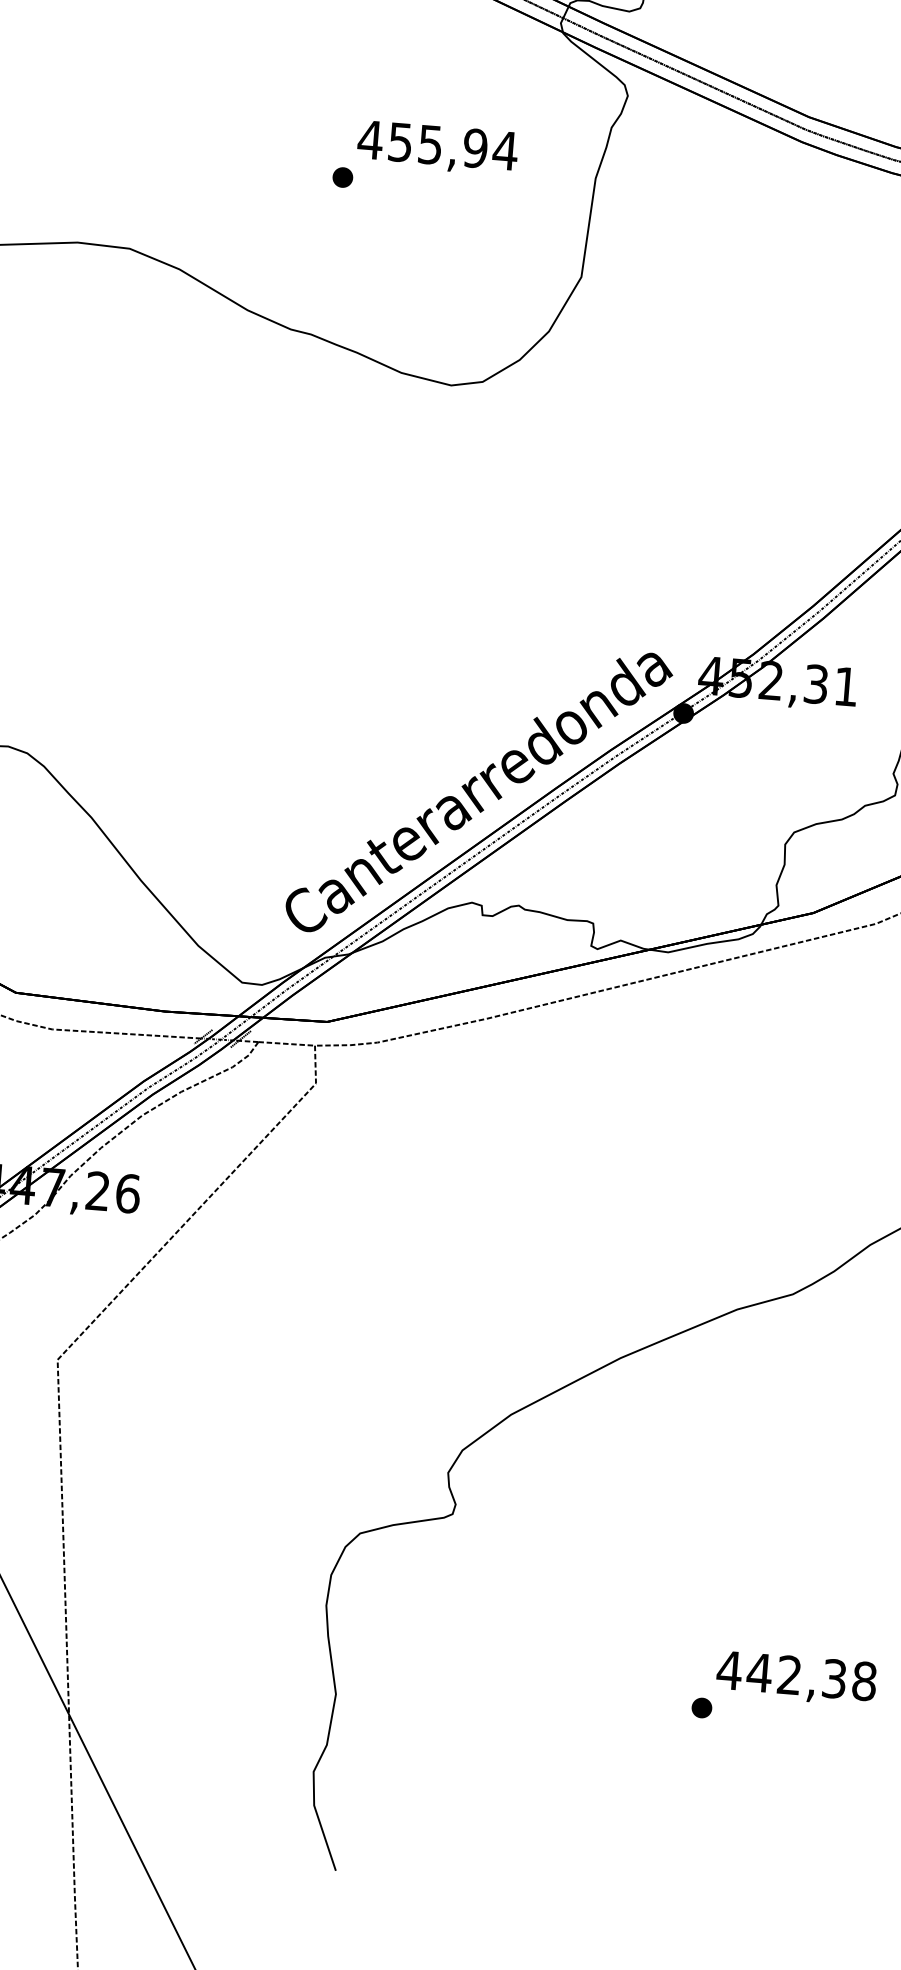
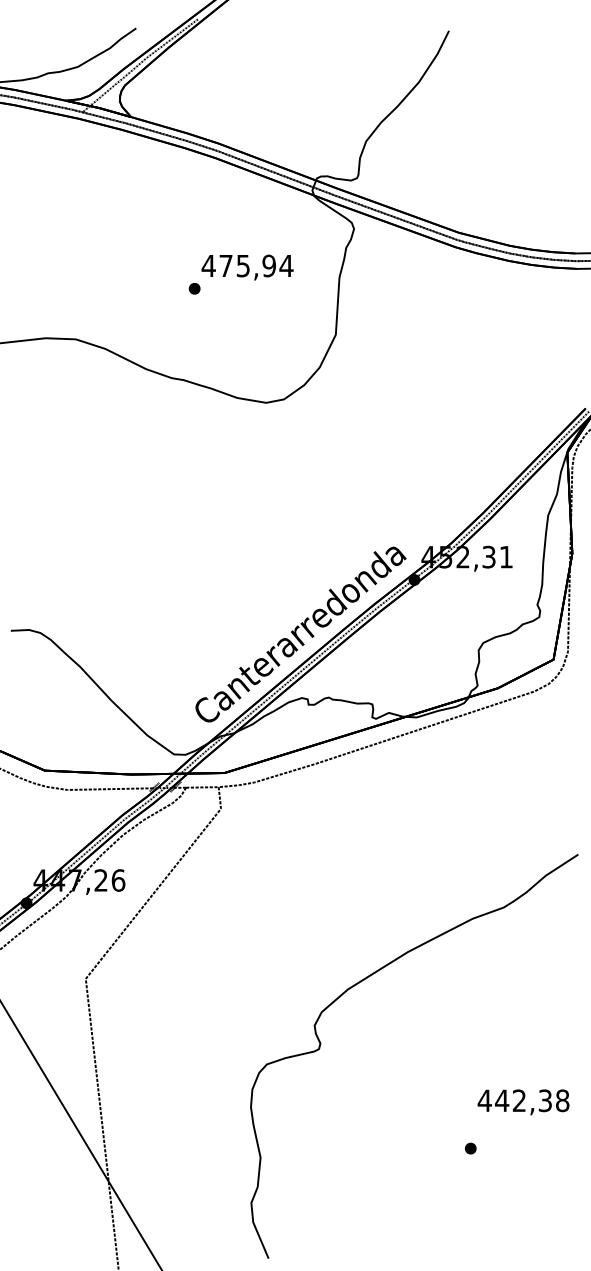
text: (399, 143) -> (225, 266), 455,94 -> 475,94
text: (796, 1678) -> (523, 1102), moved

